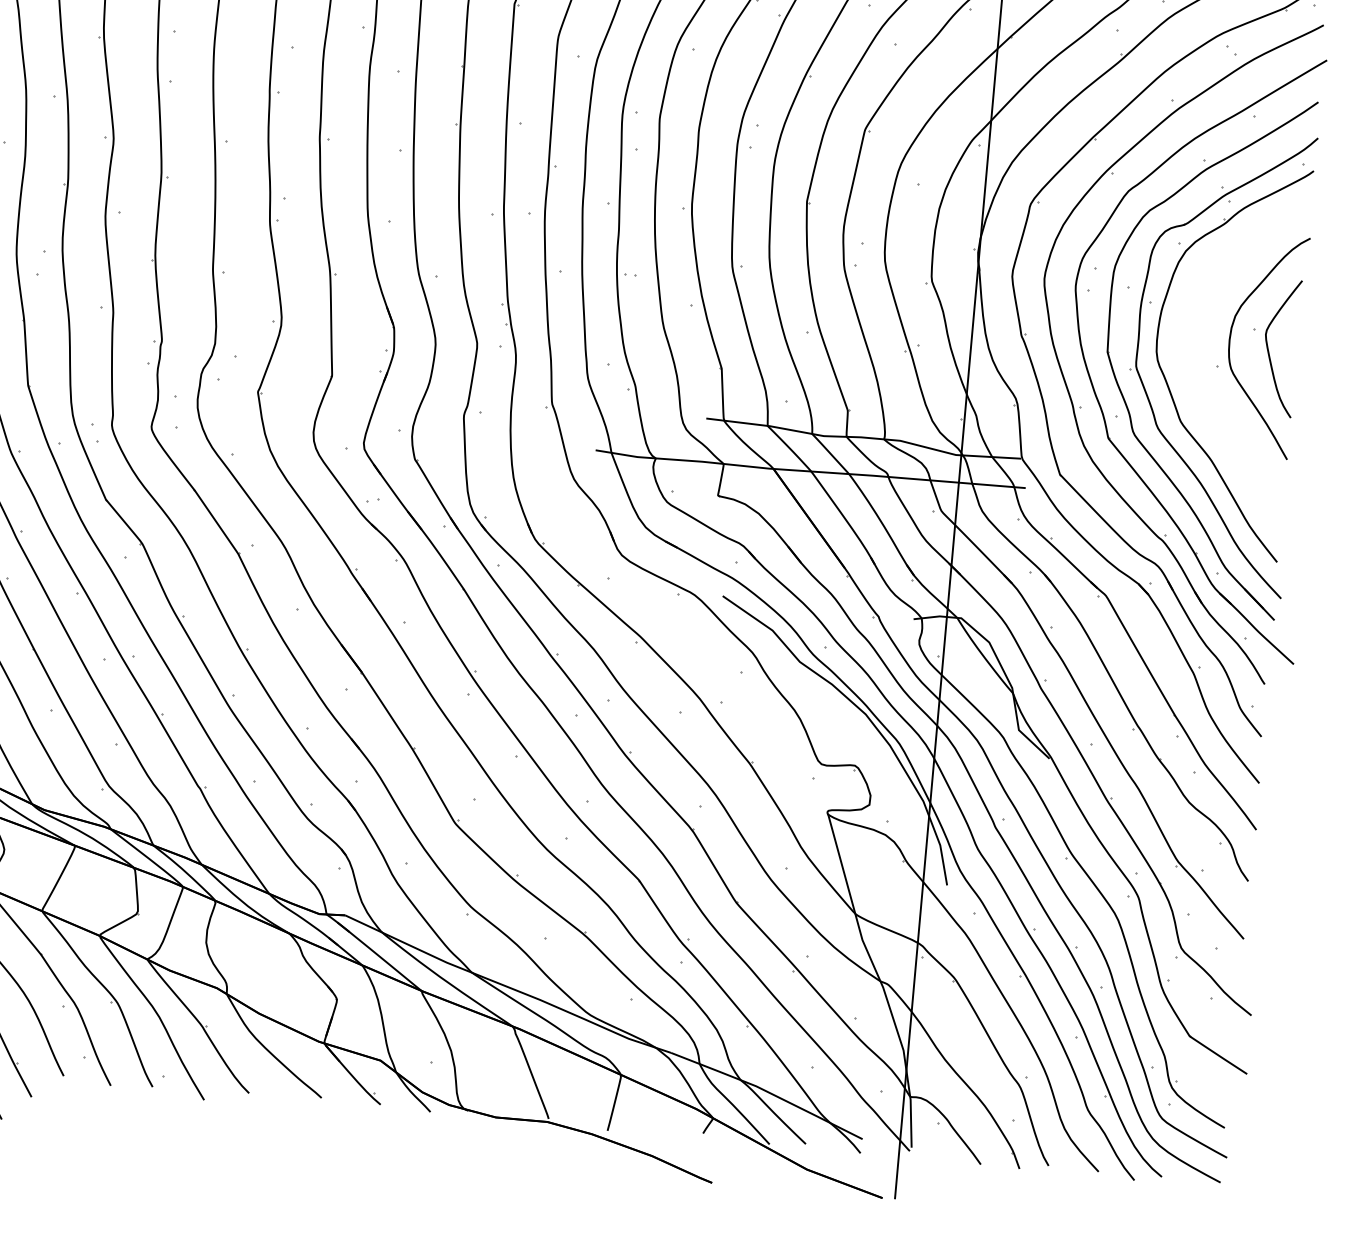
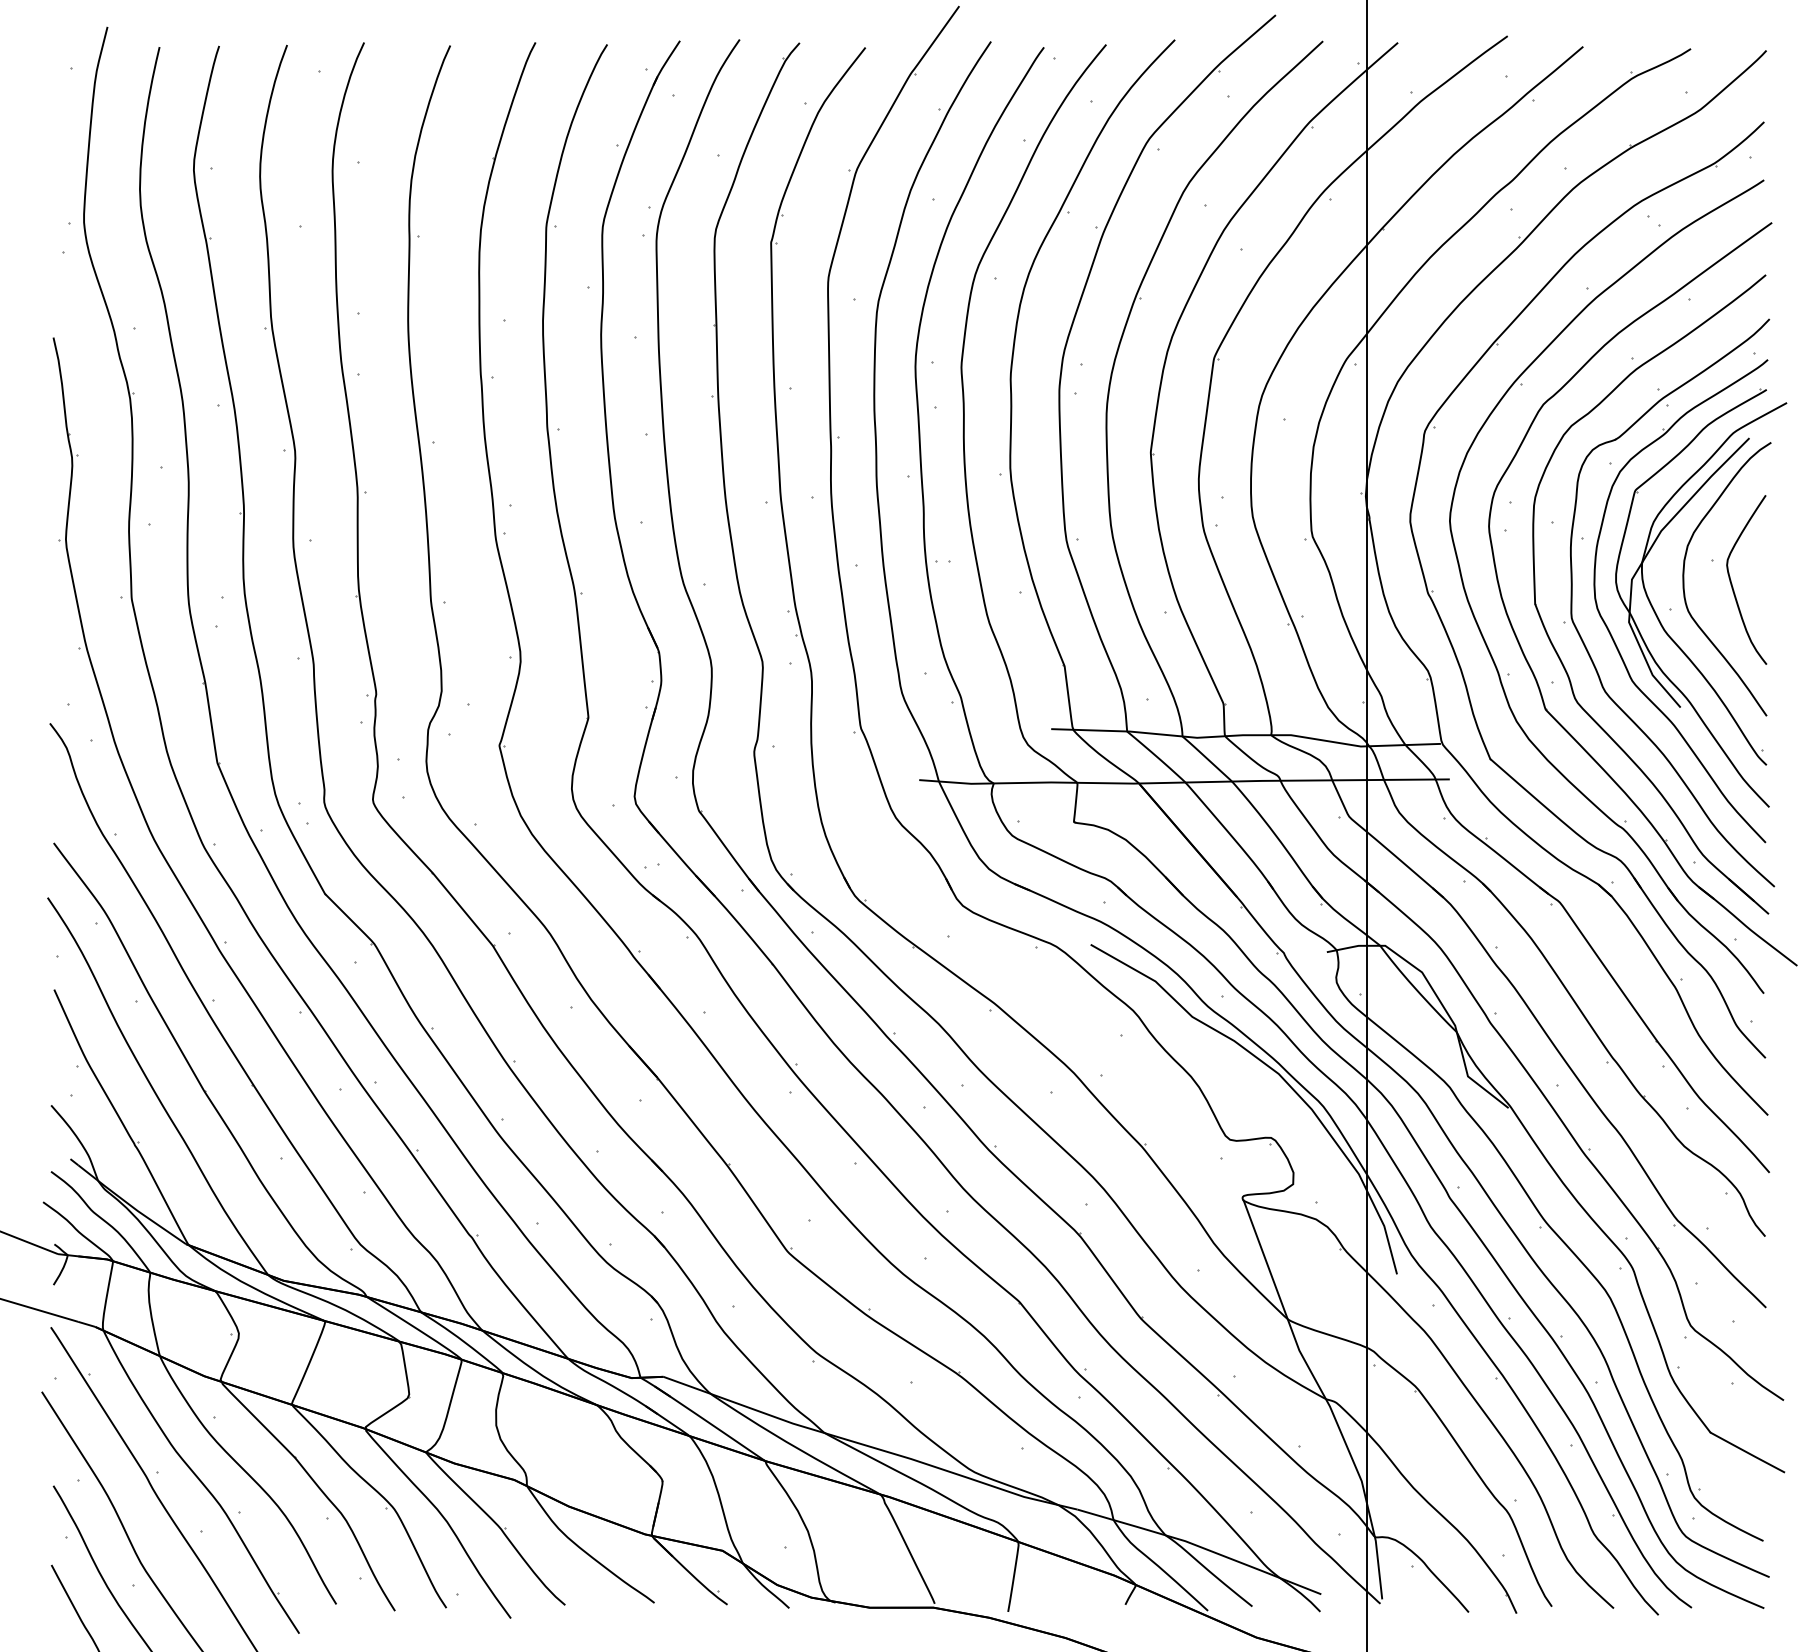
part: (1207, 372) -> (1659, 618), added

